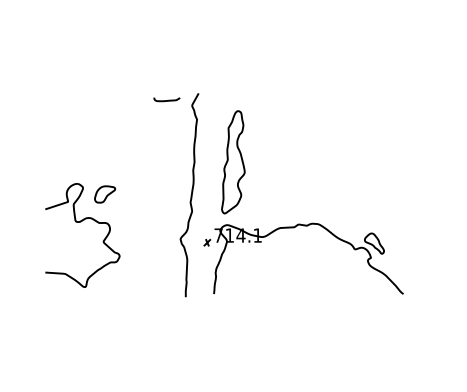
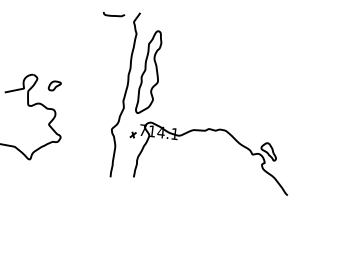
part: (233, 162) -> (149, 72), moved
part: (105, 194) -> (55, 86), size x0.7

